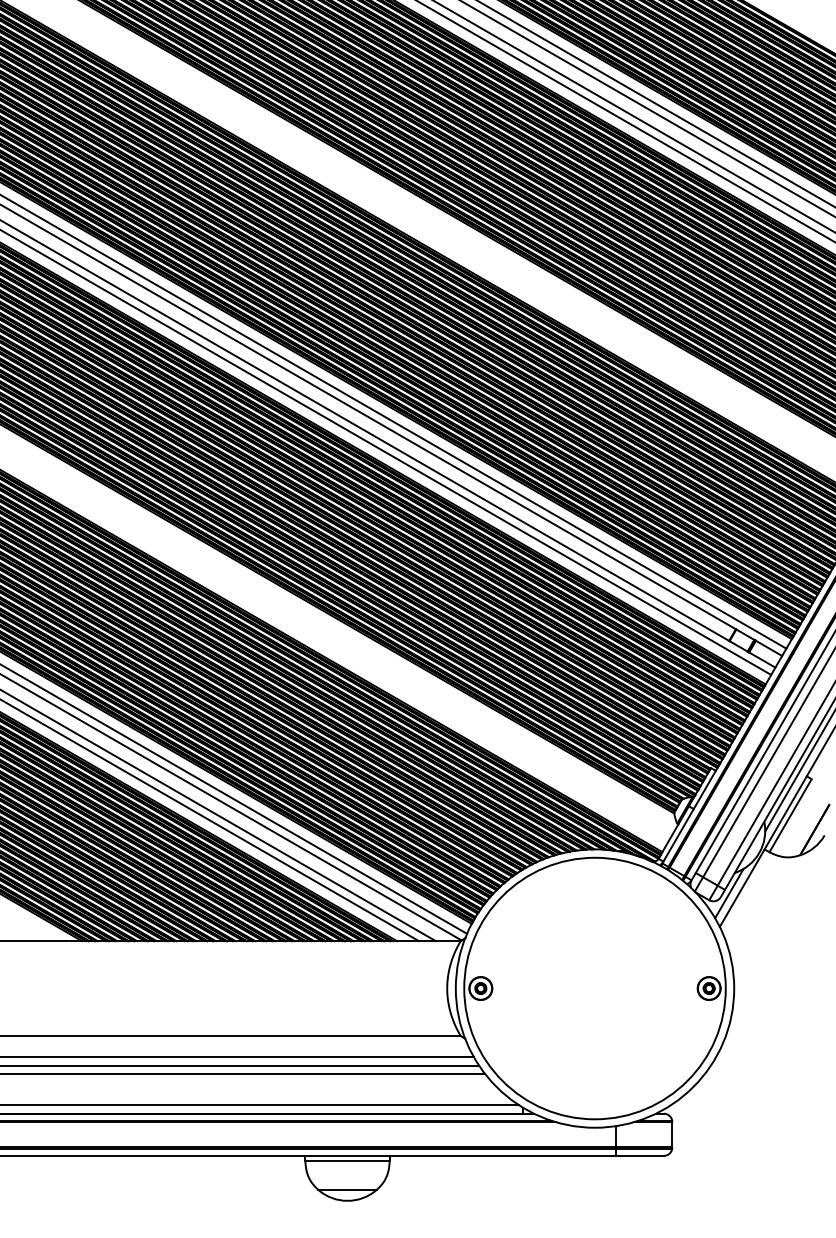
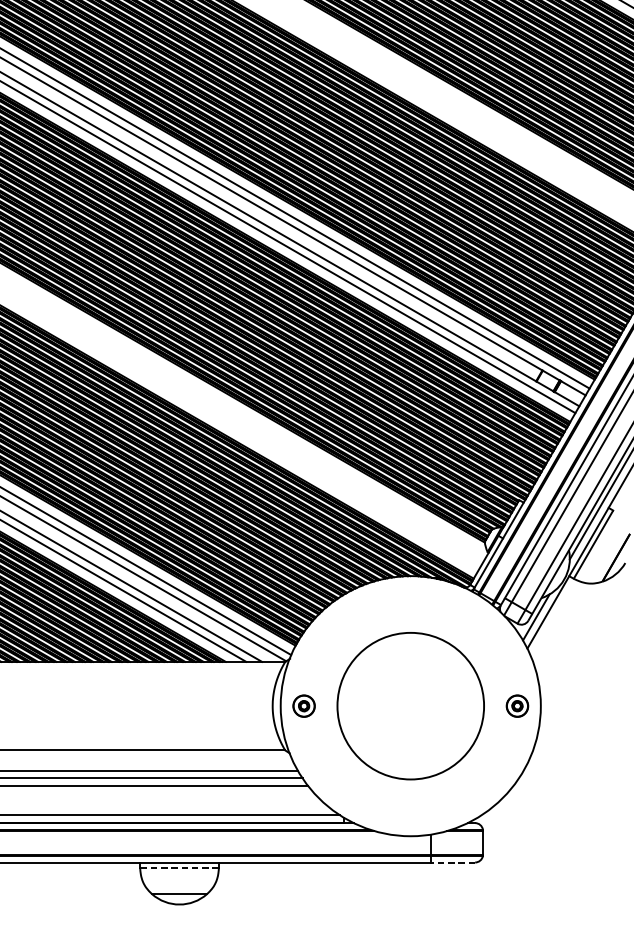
circle: (594, 988) -> (410, 706), size x0.6
line: (640, 1155) -> (453, 862), solid -> dashed
line: (347, 1161) -> (179, 867), solid -> dashed

